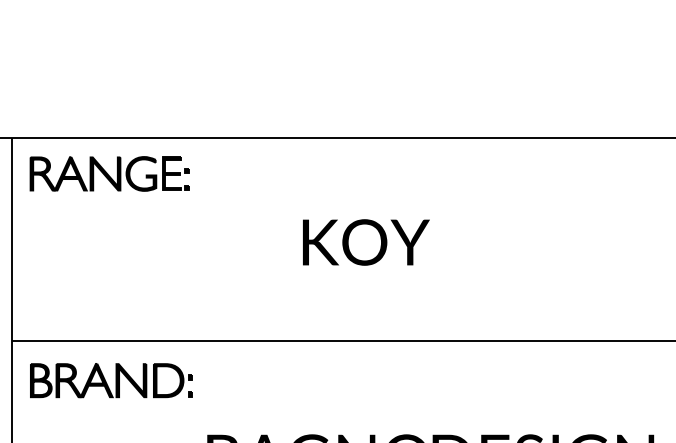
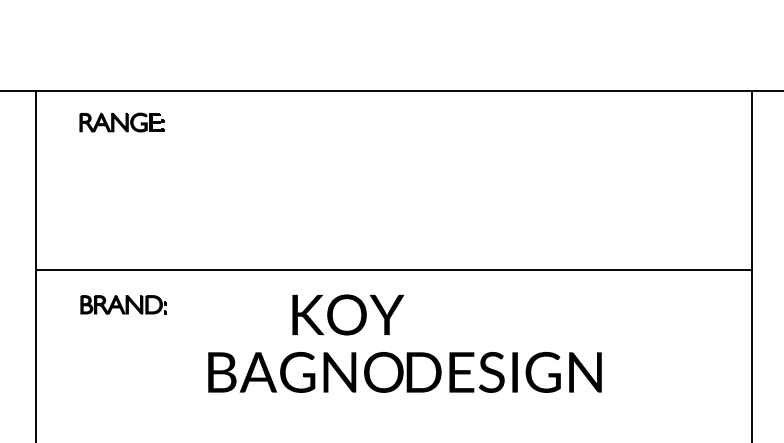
part: (108, 173) -> (121, 122), size x0.6
text: (366, 241) -> (348, 314), moved
part: (111, 380) -> (123, 304), size x0.6

